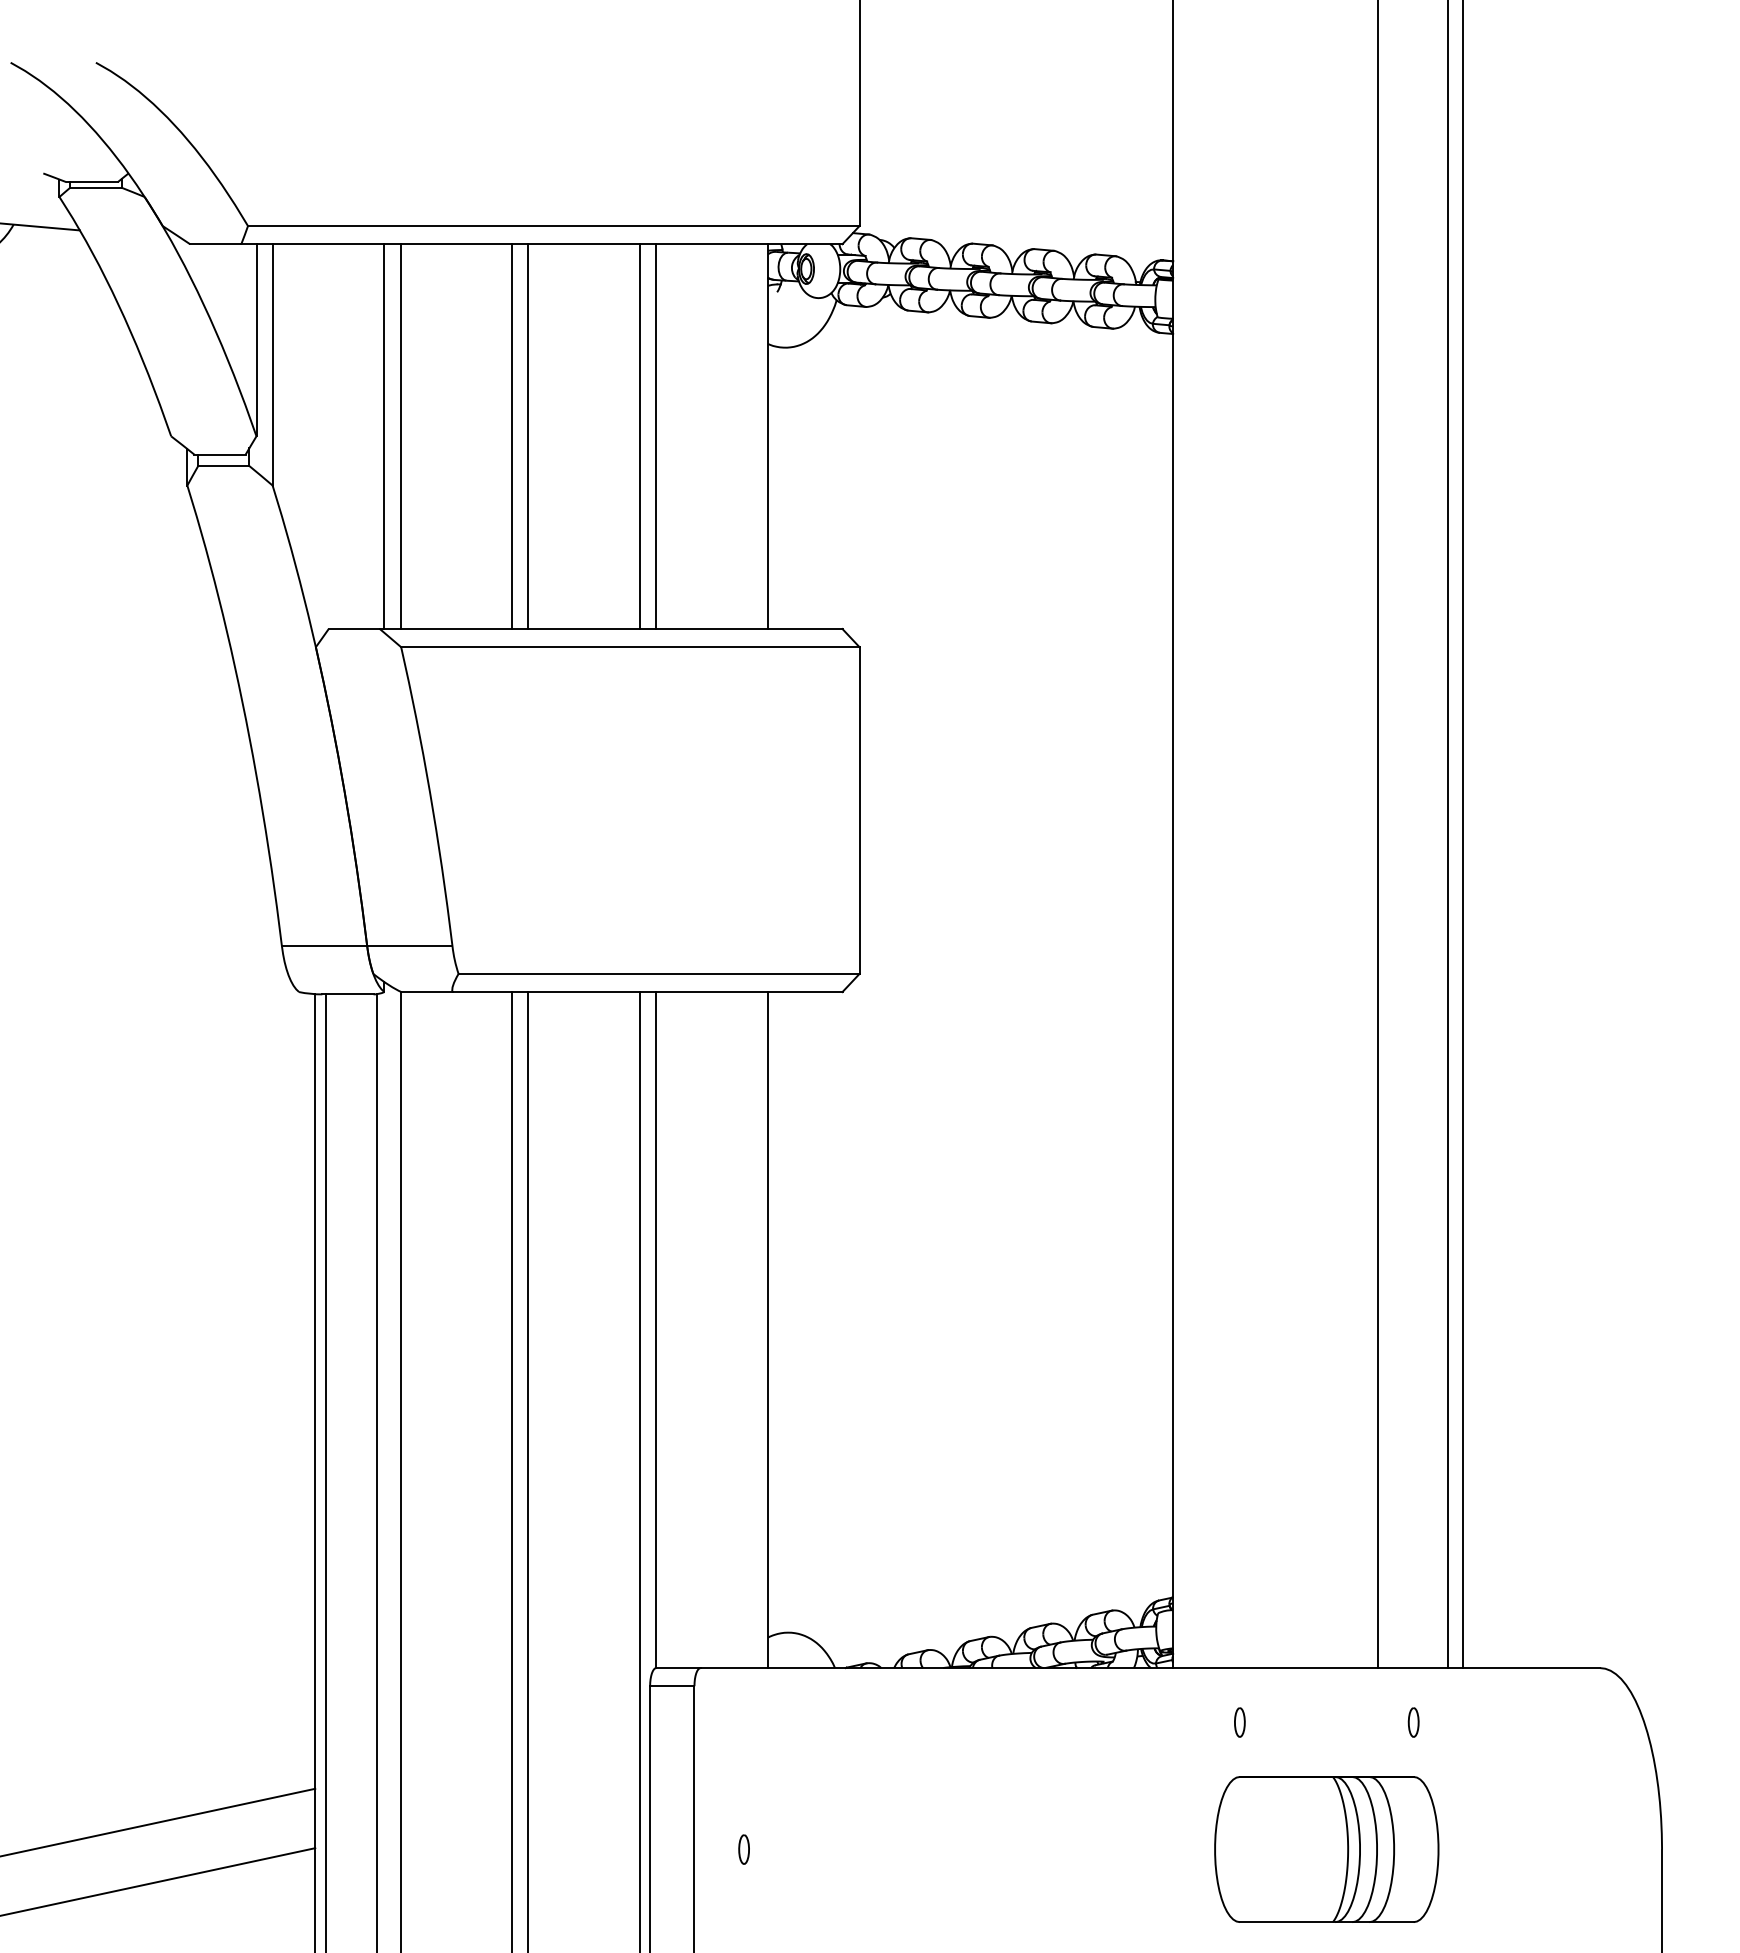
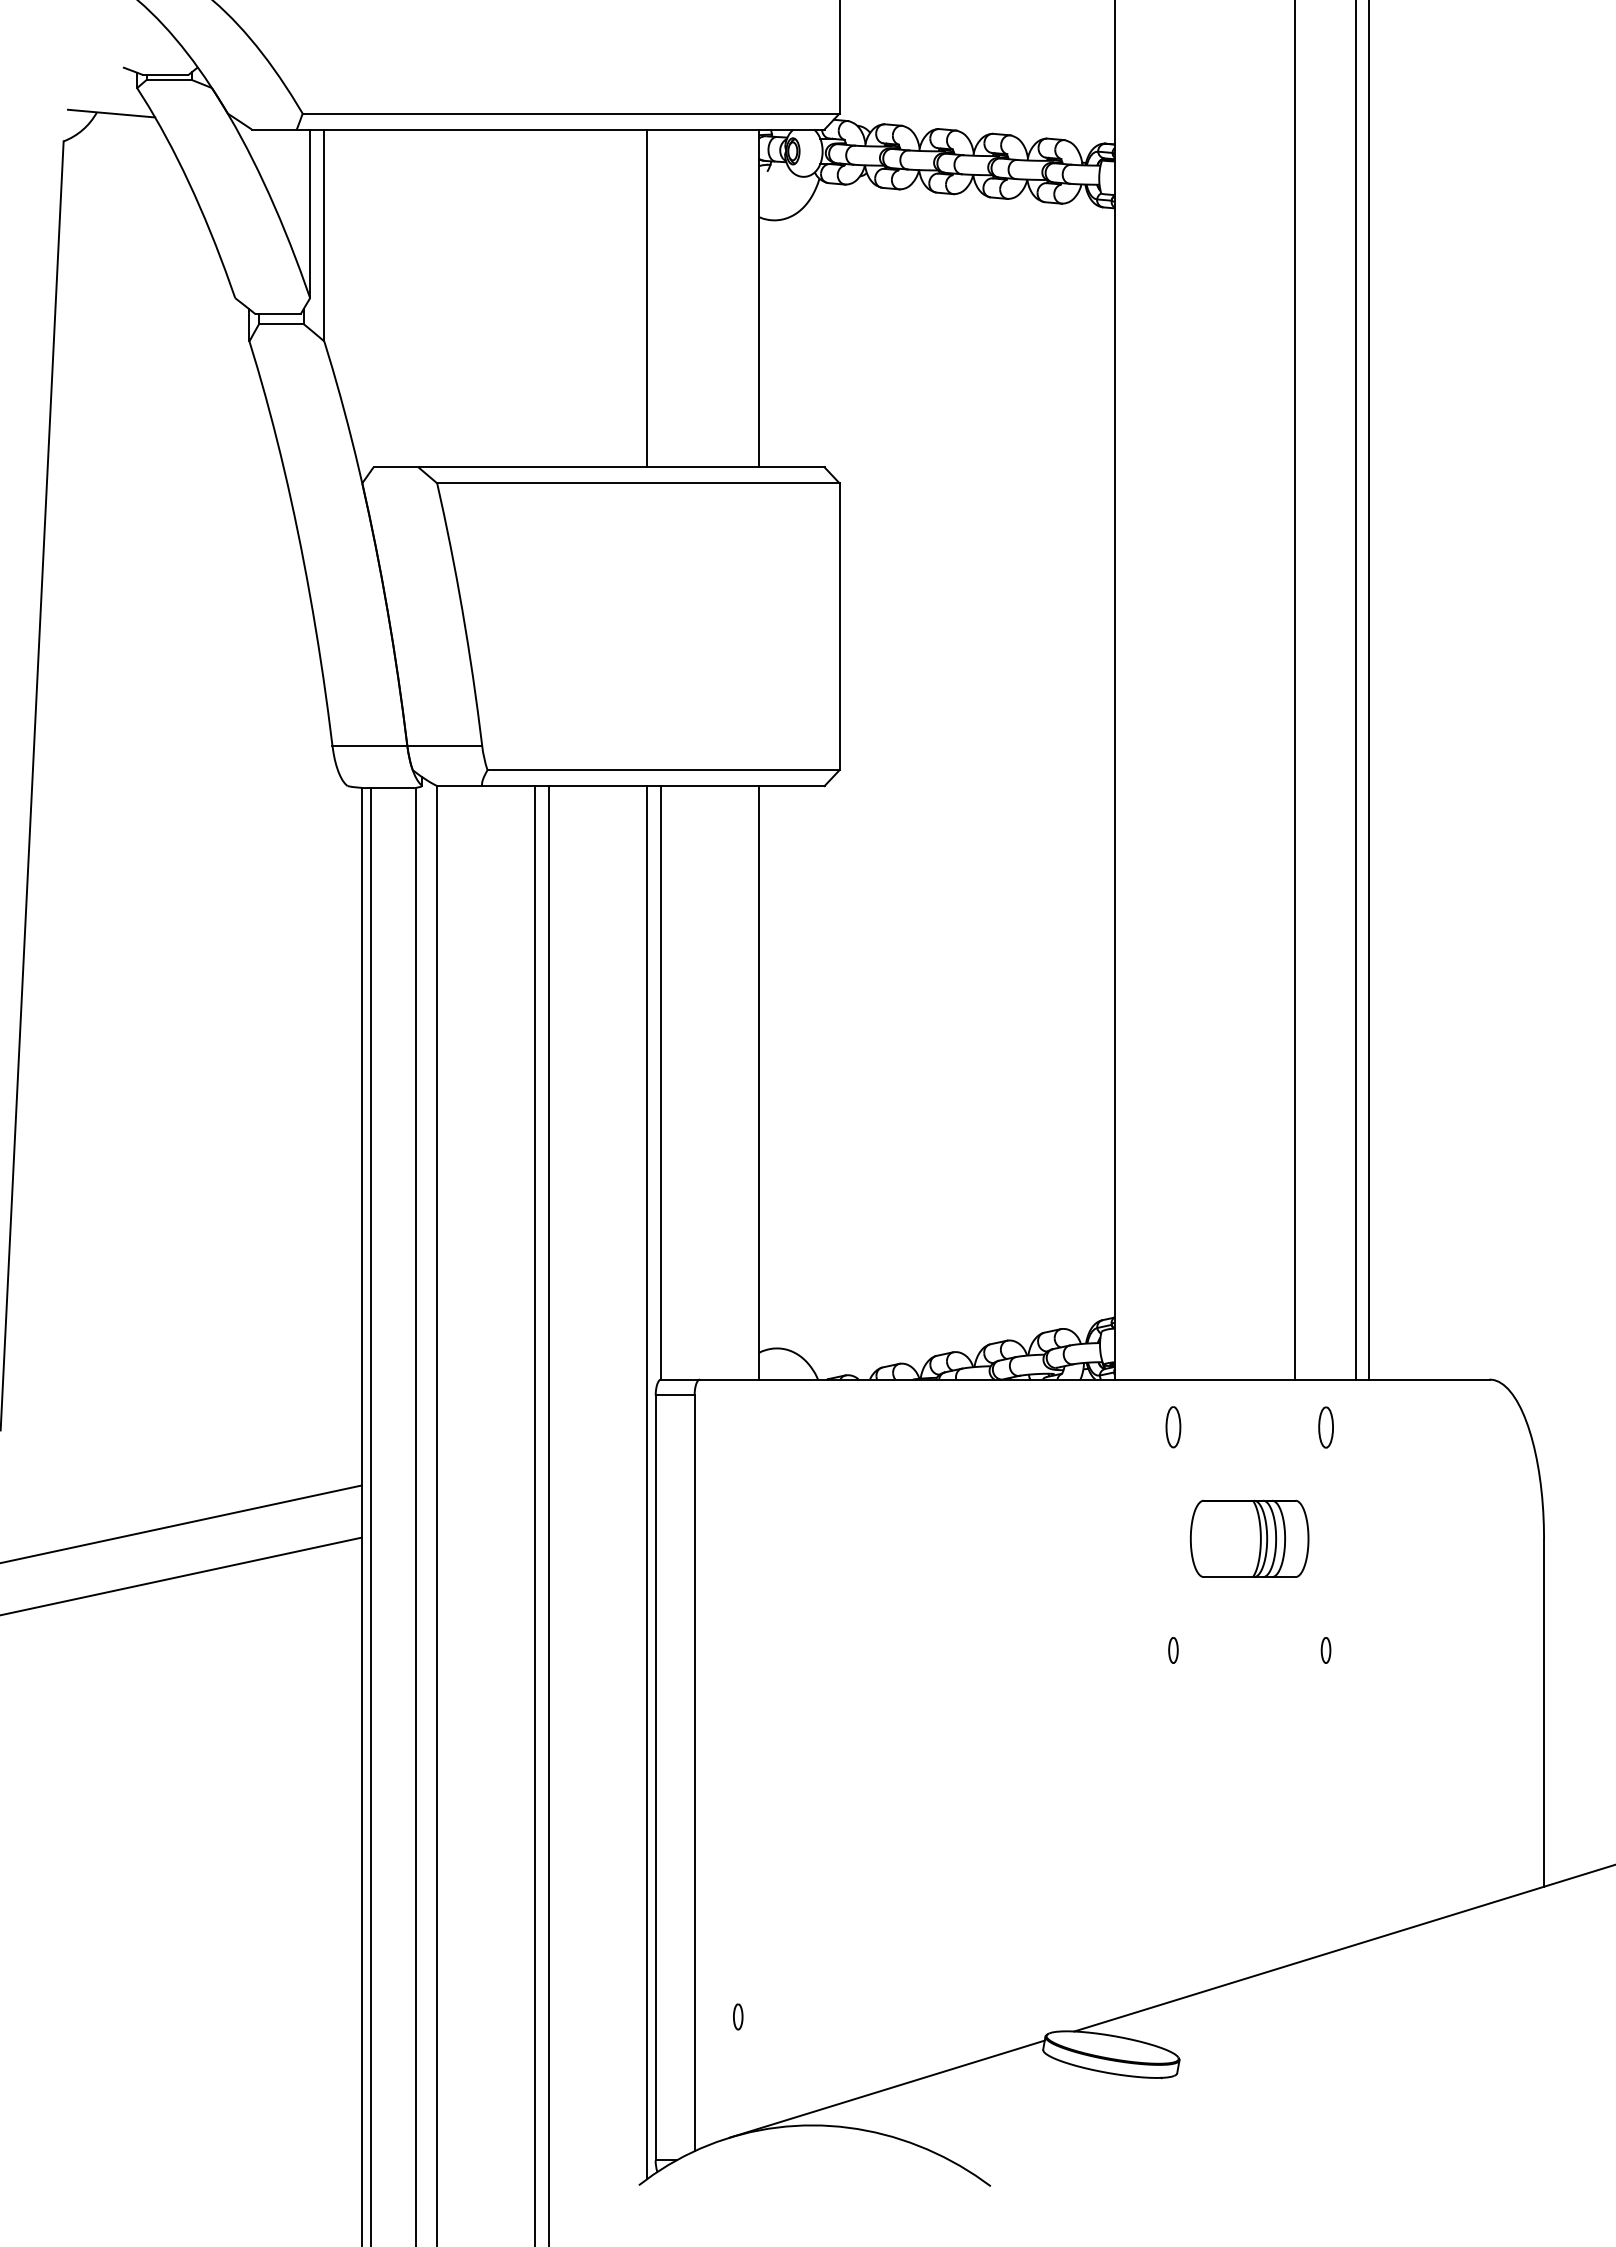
line: (384, 436) -> (422, 298), removed
line: (400, 436) -> (436, 298), removed
line: (512, 436) -> (534, 298), removed
line: (527, 436) -> (548, 298), removed
line: (656, 436) -> (661, 298), removed
part: (1413, 1721) -> (1325, 1426), size x1.6
part: (1239, 1722) -> (1173, 1427), size x1.6
part: (744, 1849) -> (738, 1538), removed
part: (1326, 1849) -> (1249, 1538), size x0.6

